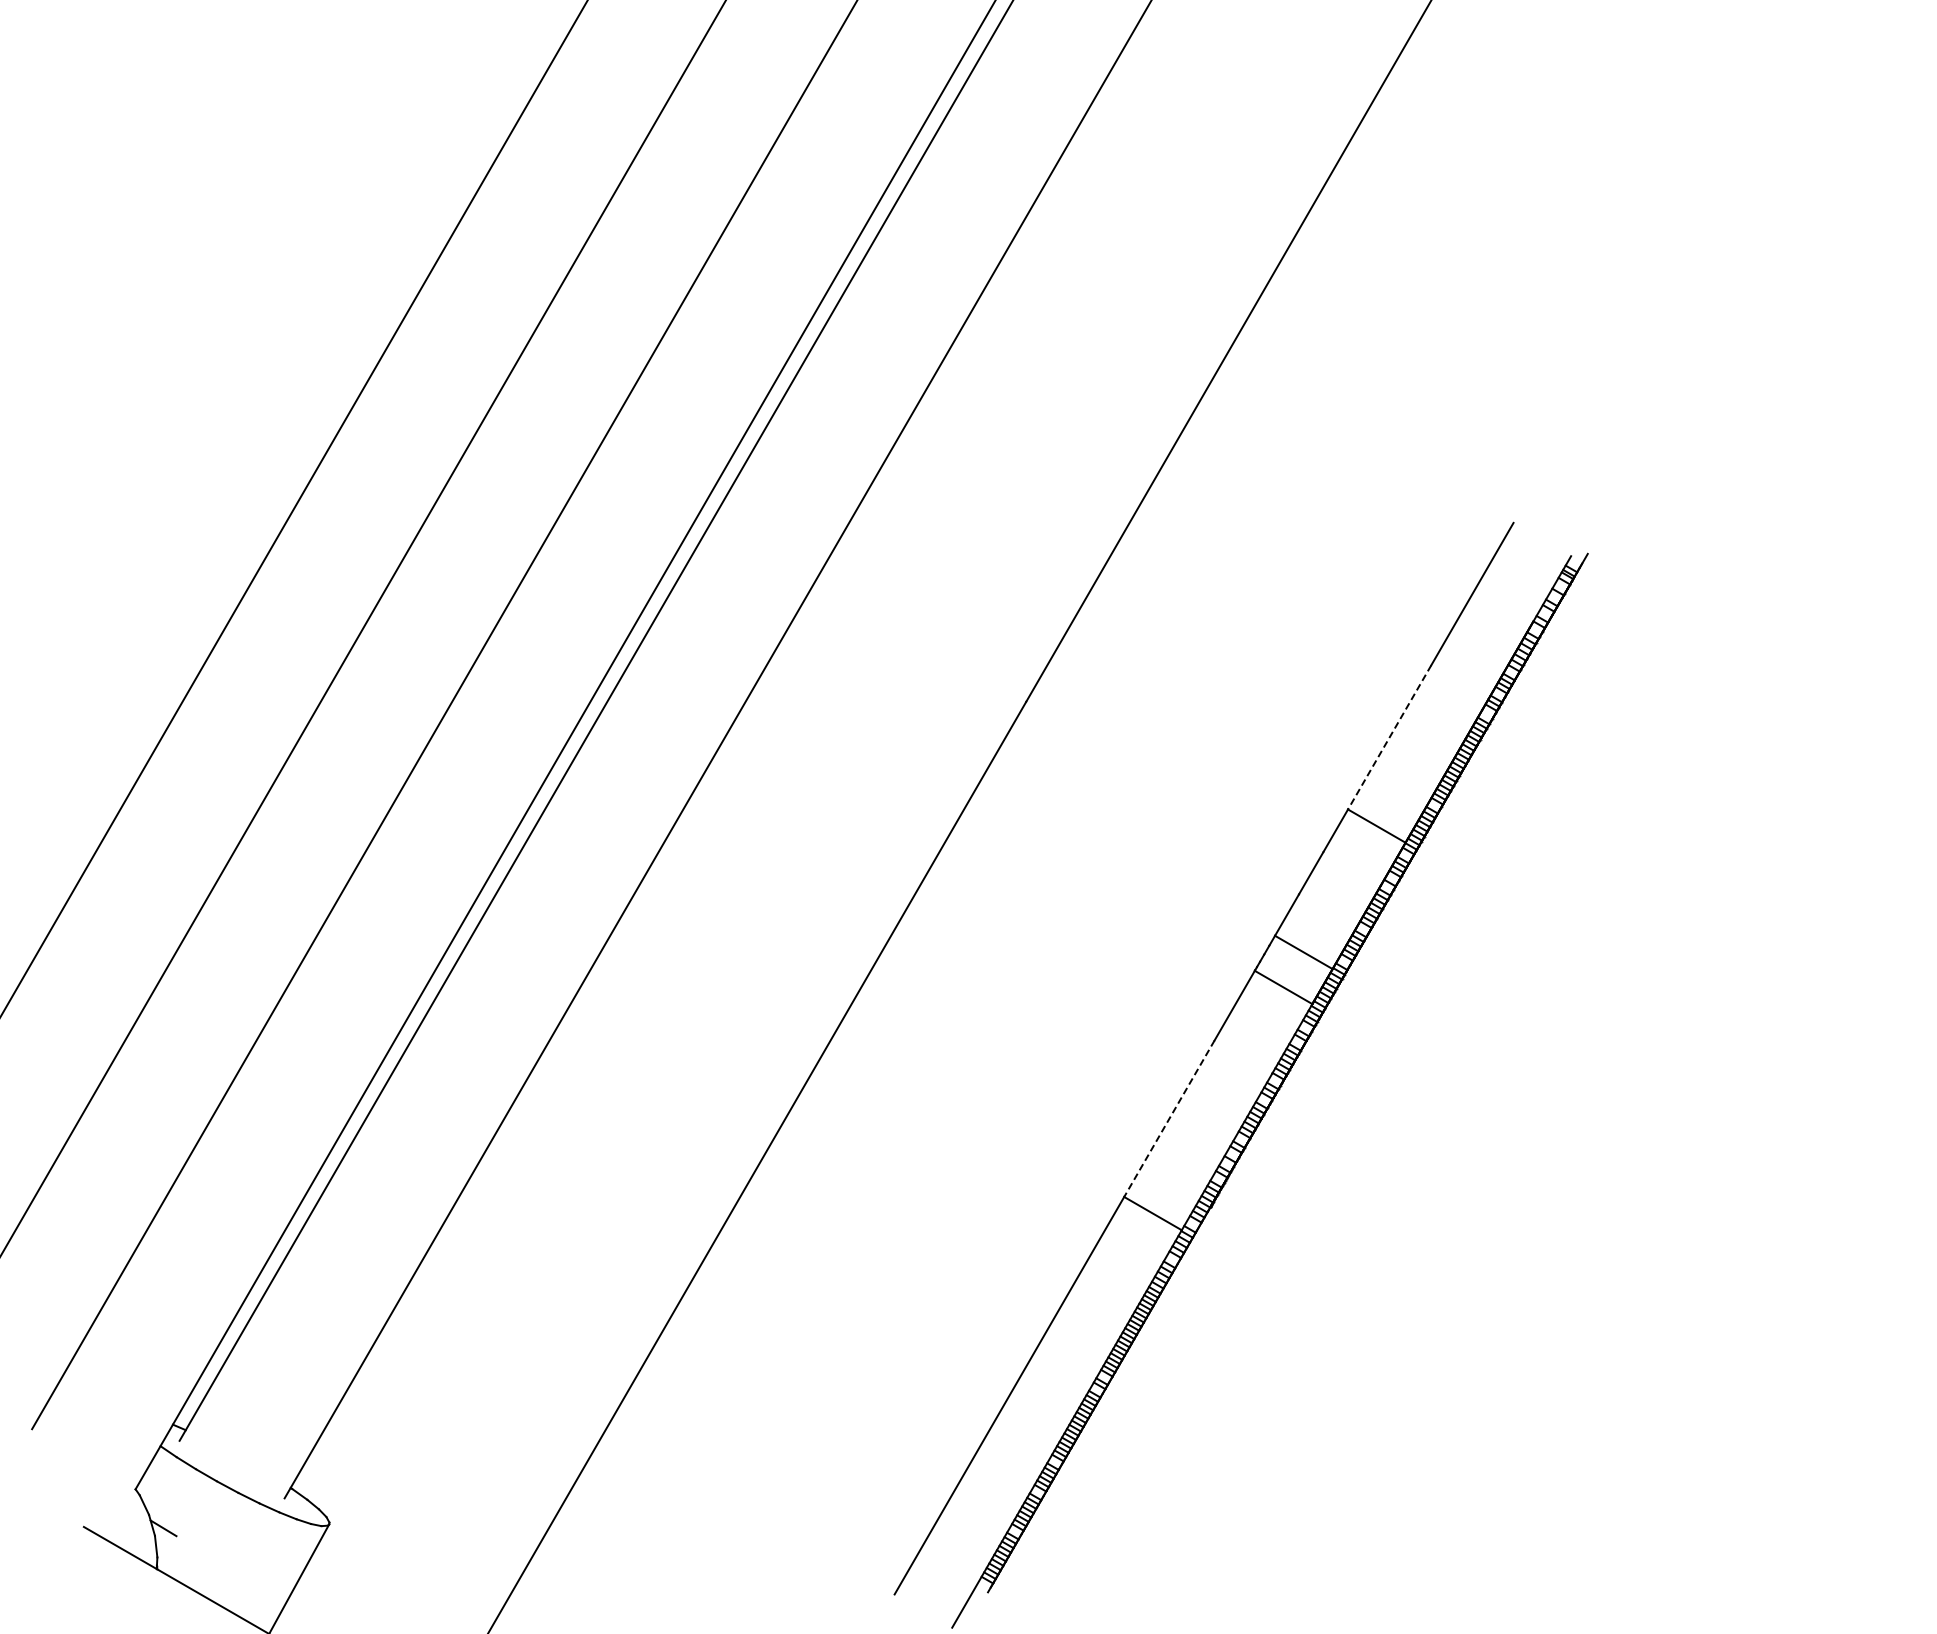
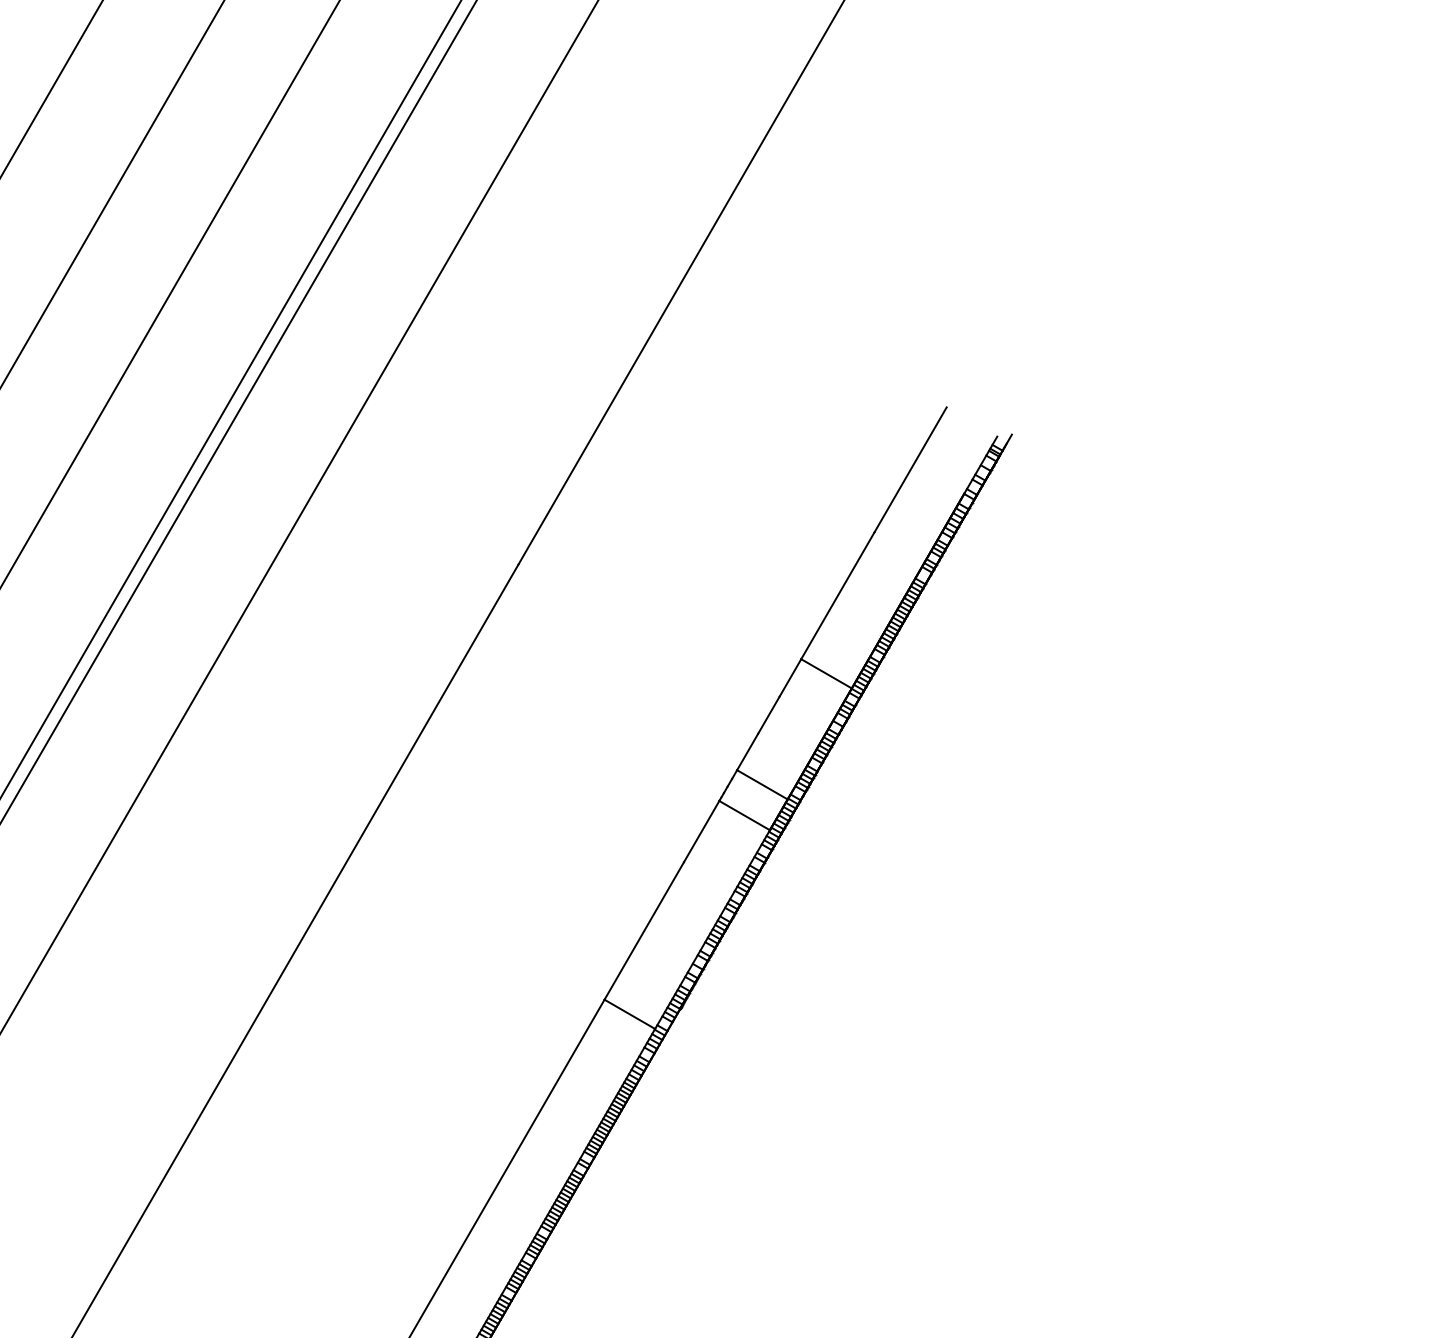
line: (1389, 737) -> (837, 595), dashed -> solid
line: (1169, 1119) -> (644, 931), dashed -> solid

